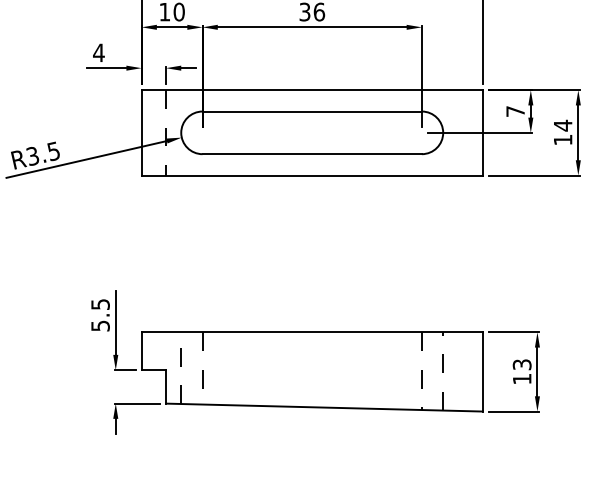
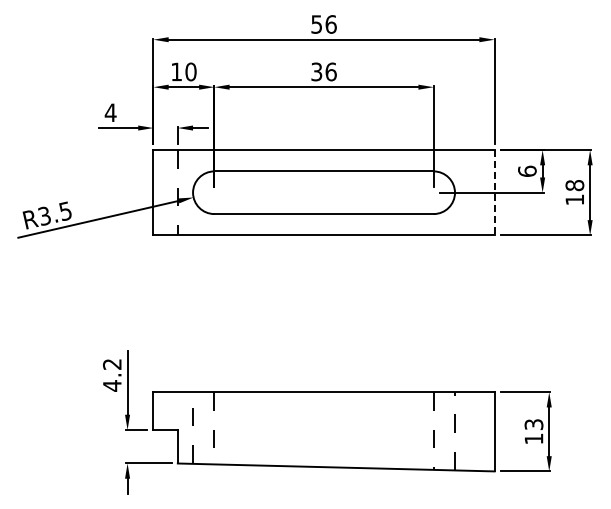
text: (515, 110) -> (527, 170), 7 -> 6
text: (562, 125) -> (574, 185), 14 -> 18
line: (482, 132) -> (494, 192), solid -> dashed
text: (100, 315) -> (112, 375), 5.5 -> 4.2

